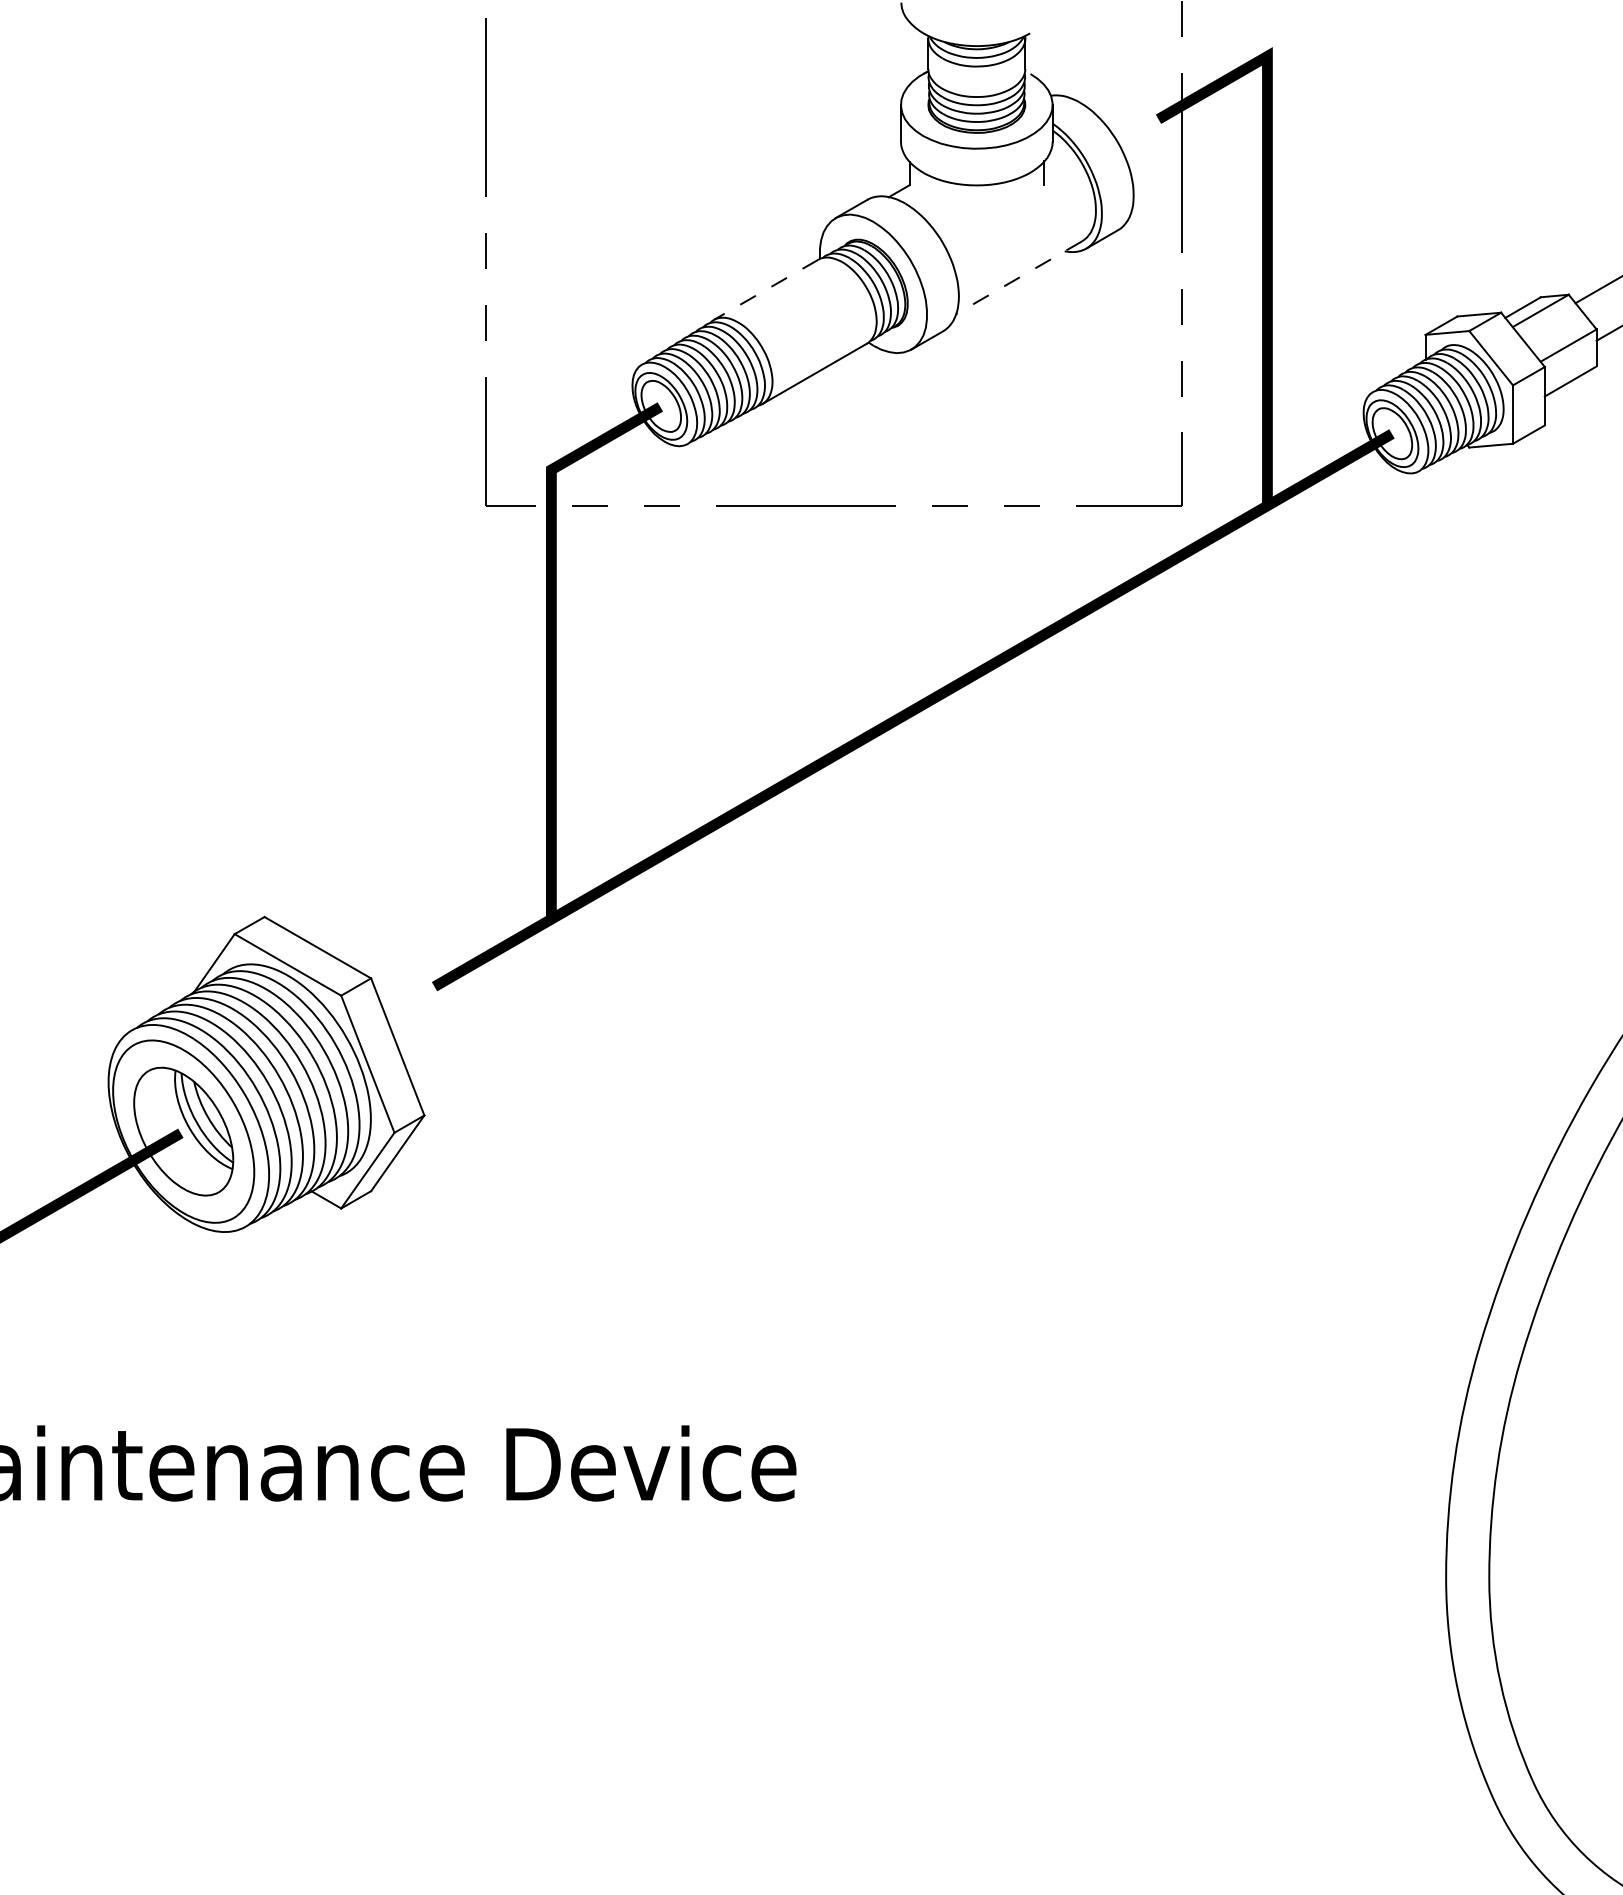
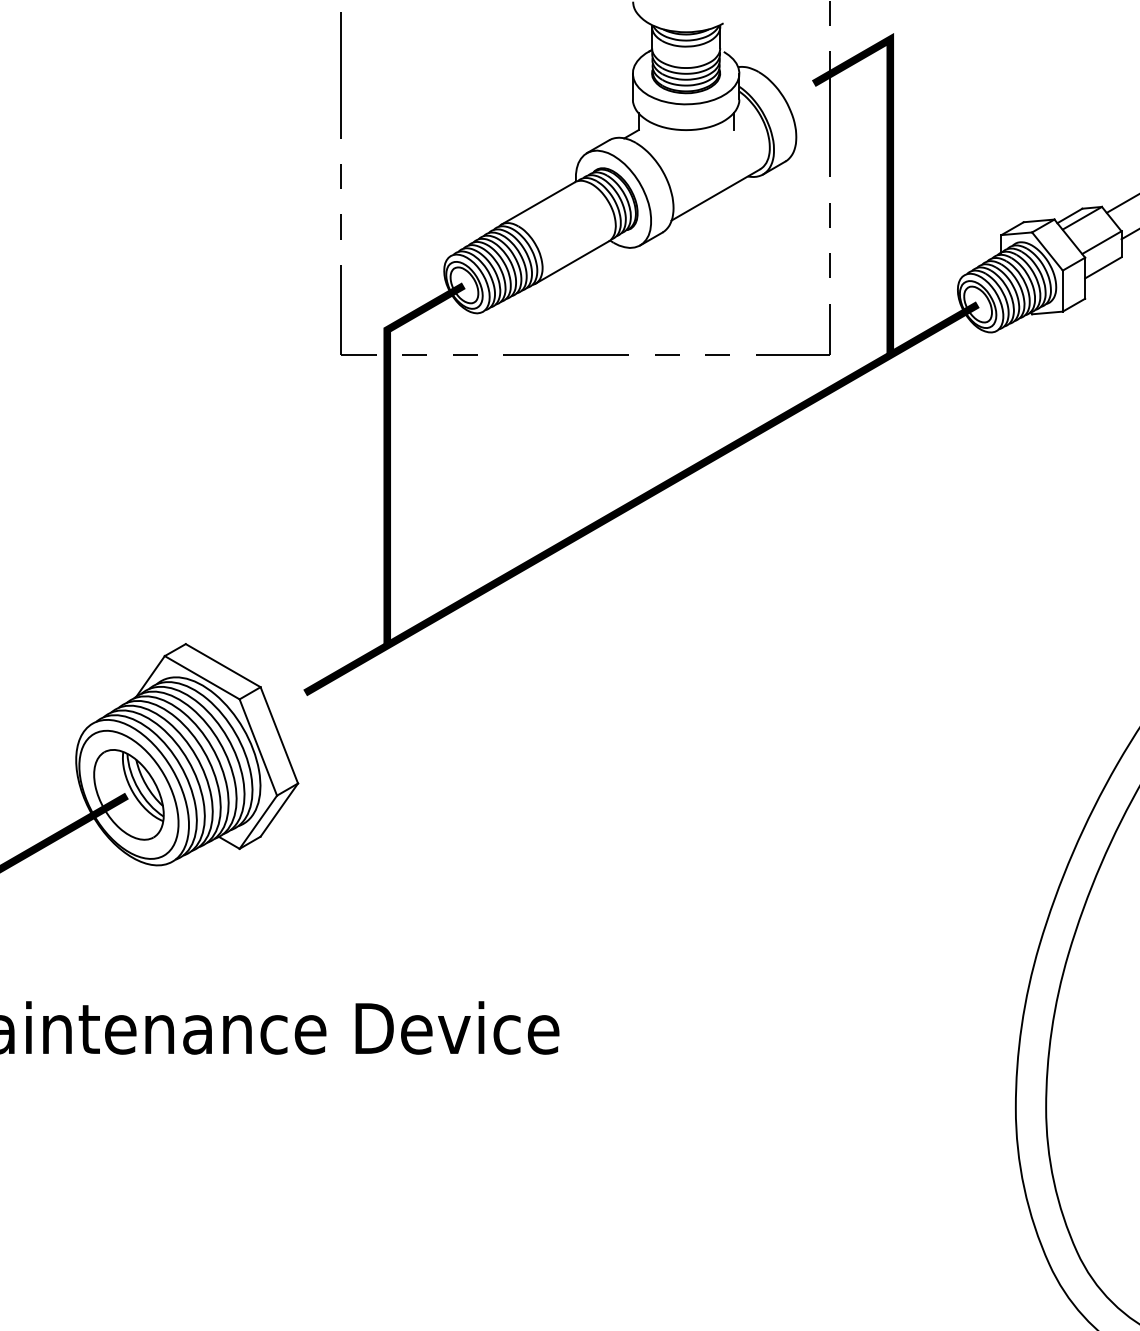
line: (1019, 277) -> (716, 194), dashed -> solid
line: (765, 290) -> (537, 203), dashed -> solid

